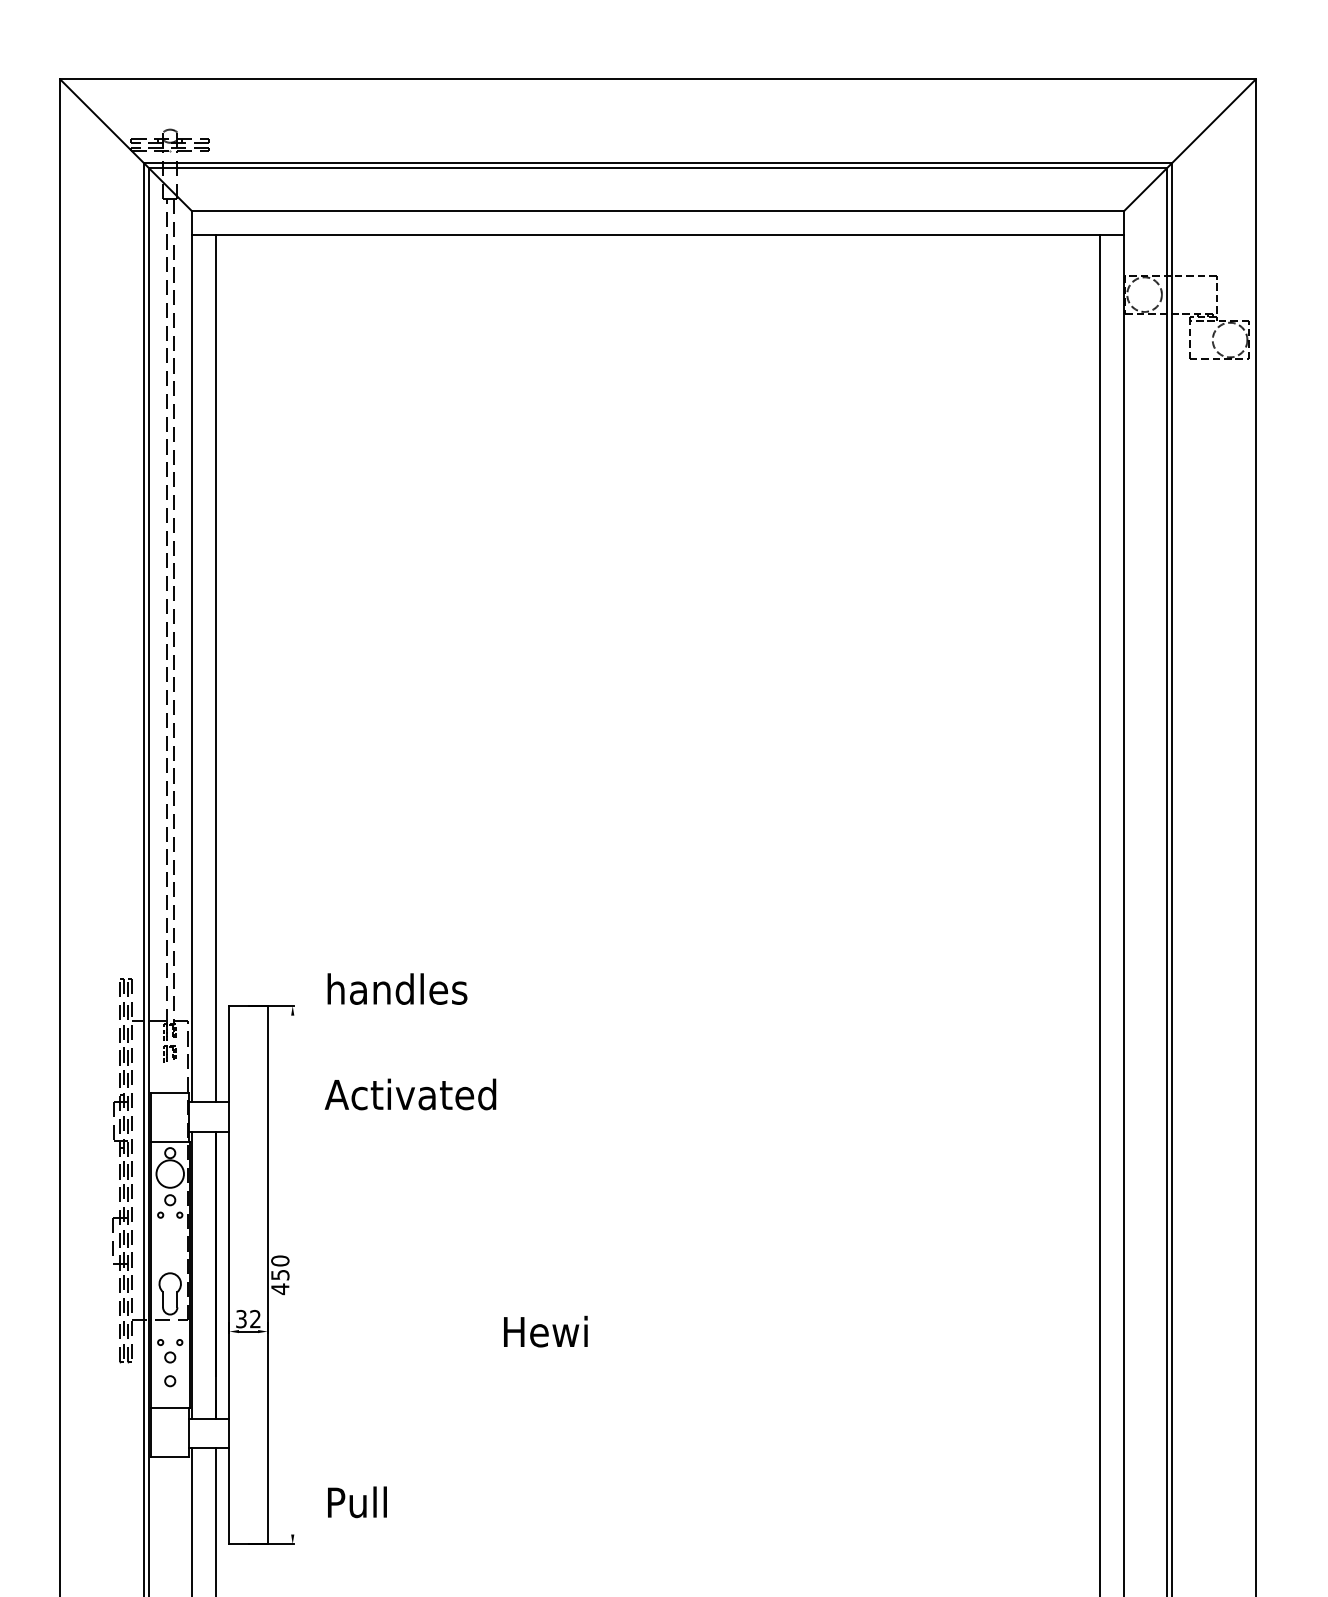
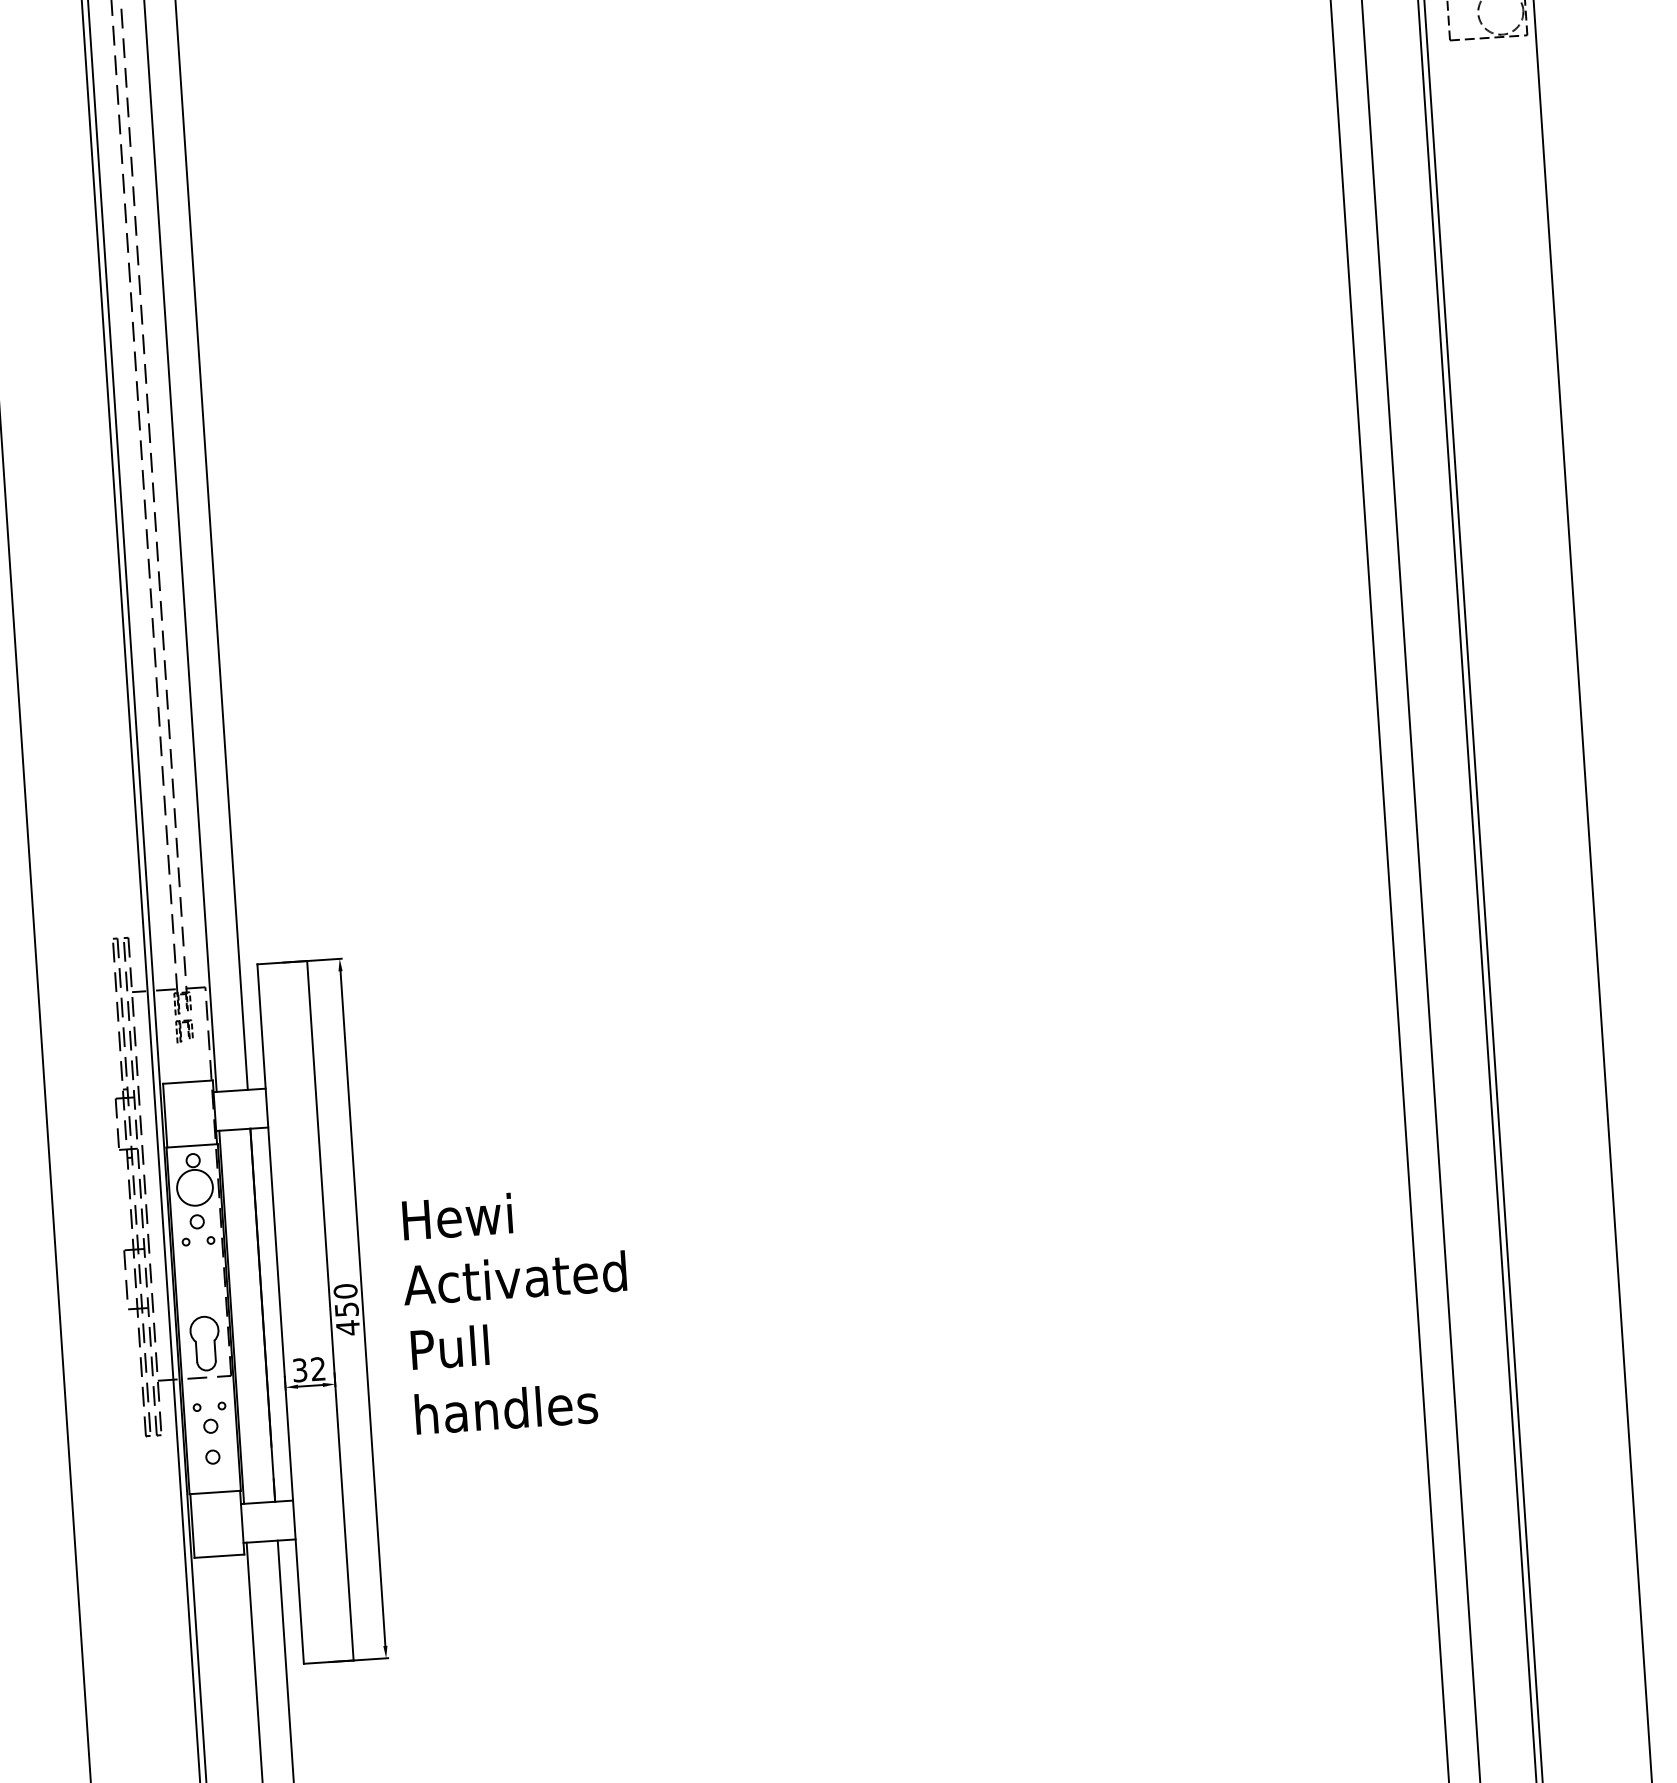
text: (397, 988) -> (506, 1407), moved
text: (410, 1094) -> (514, 1278), moved
line: (292, 1274) -> (362, 1307), added
text: (545, 1331) -> (457, 1216), moved
text: (357, 1502) -> (450, 1347), moved

